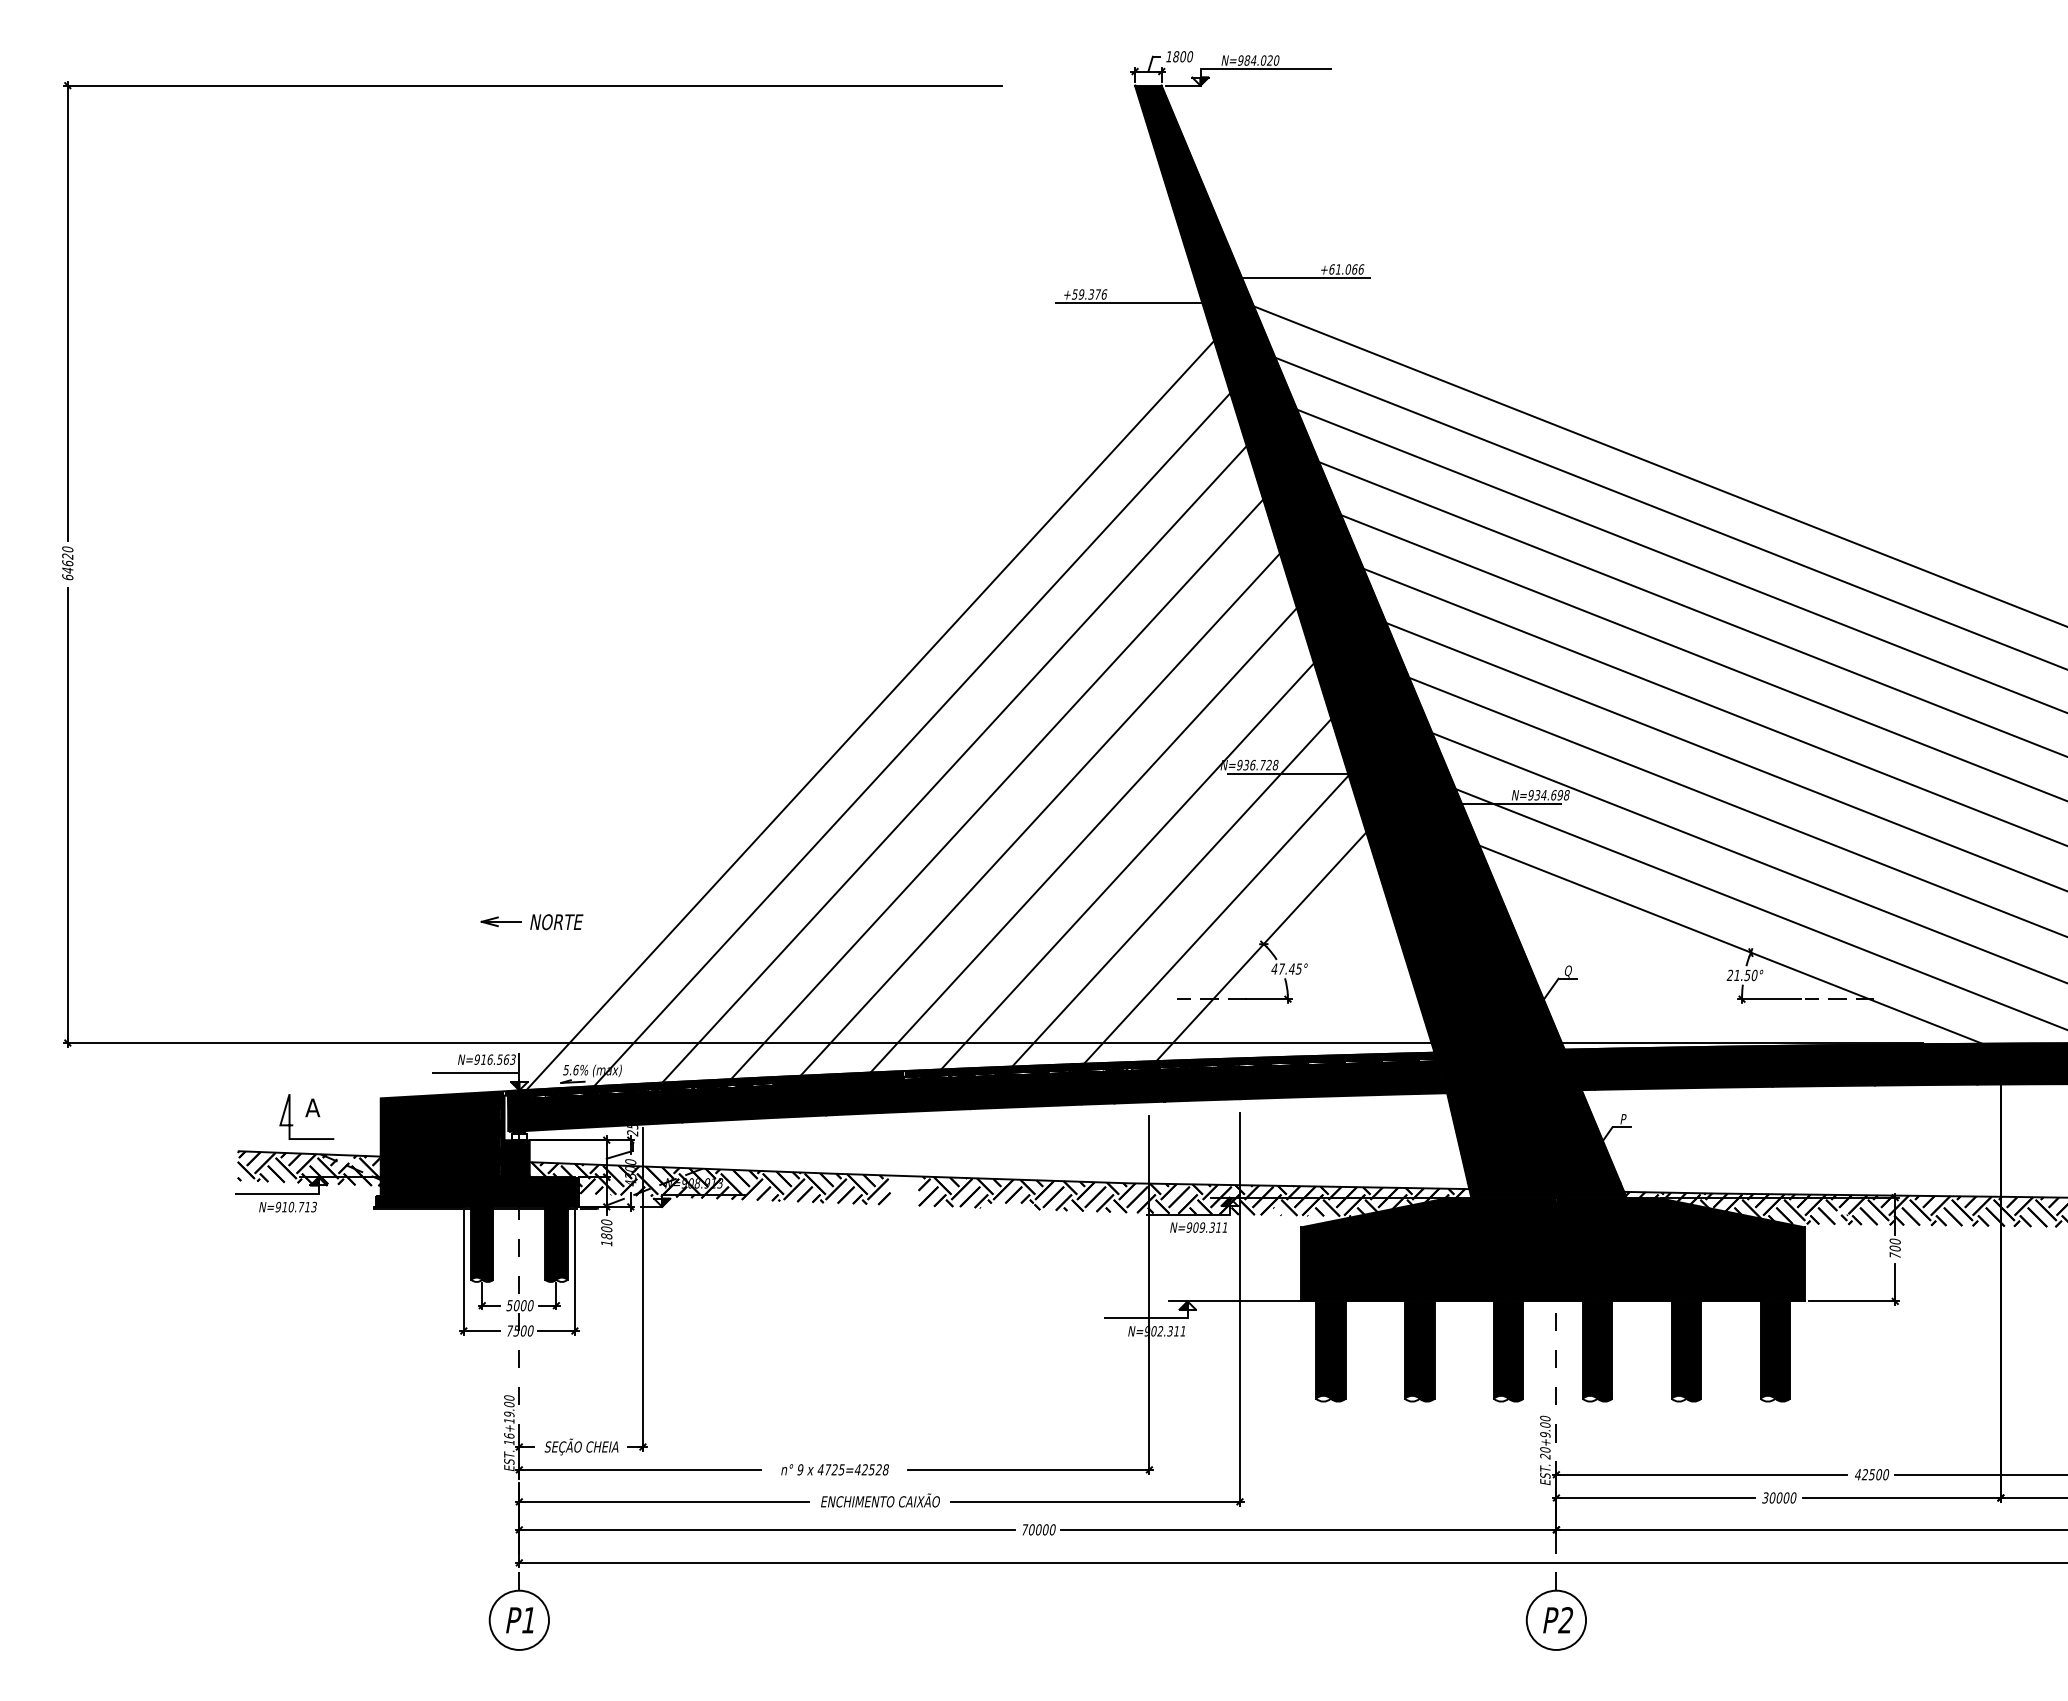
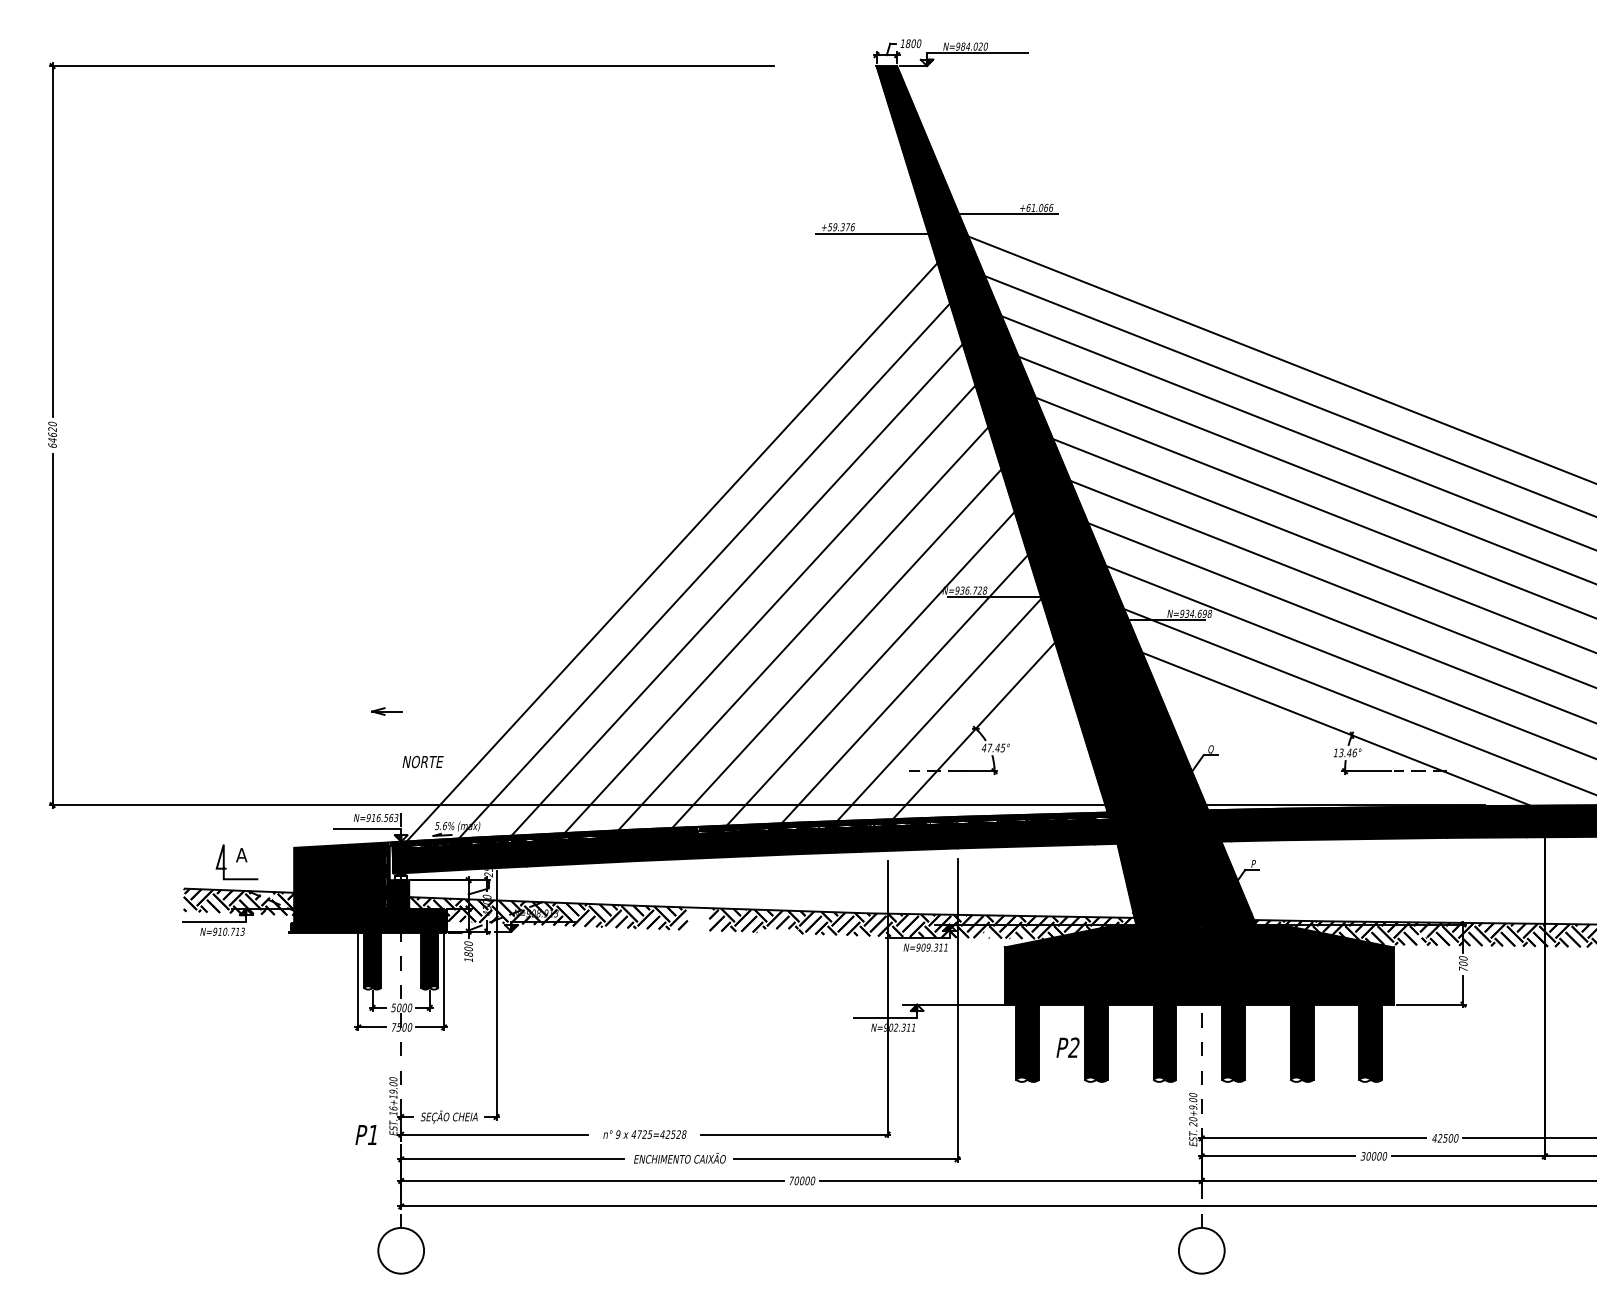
text: (556, 922) -> (422, 762), moved
text: (1741, 975) -> (1344, 753), 21.50° -> 13.46°
text: (519, 1620) -> (365, 1135), moved
text: (1557, 1620) -> (1067, 1047), moved

